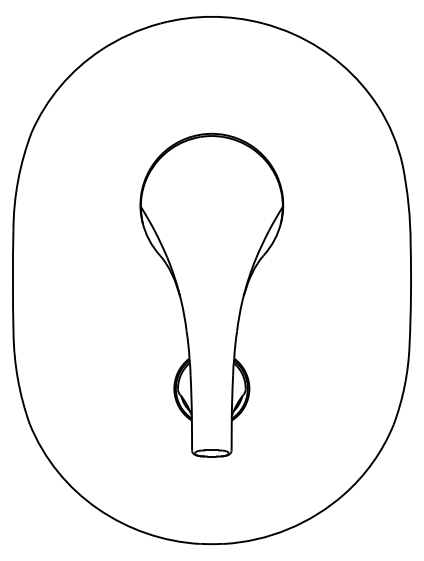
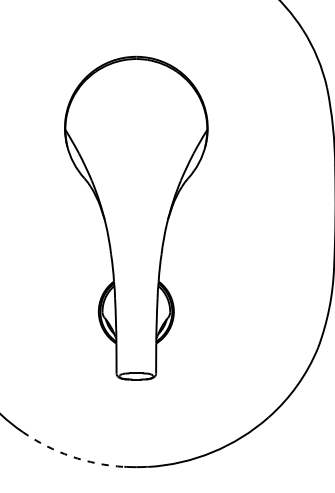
arc: (146, 533) -> (70, 456), solid -> dashed

